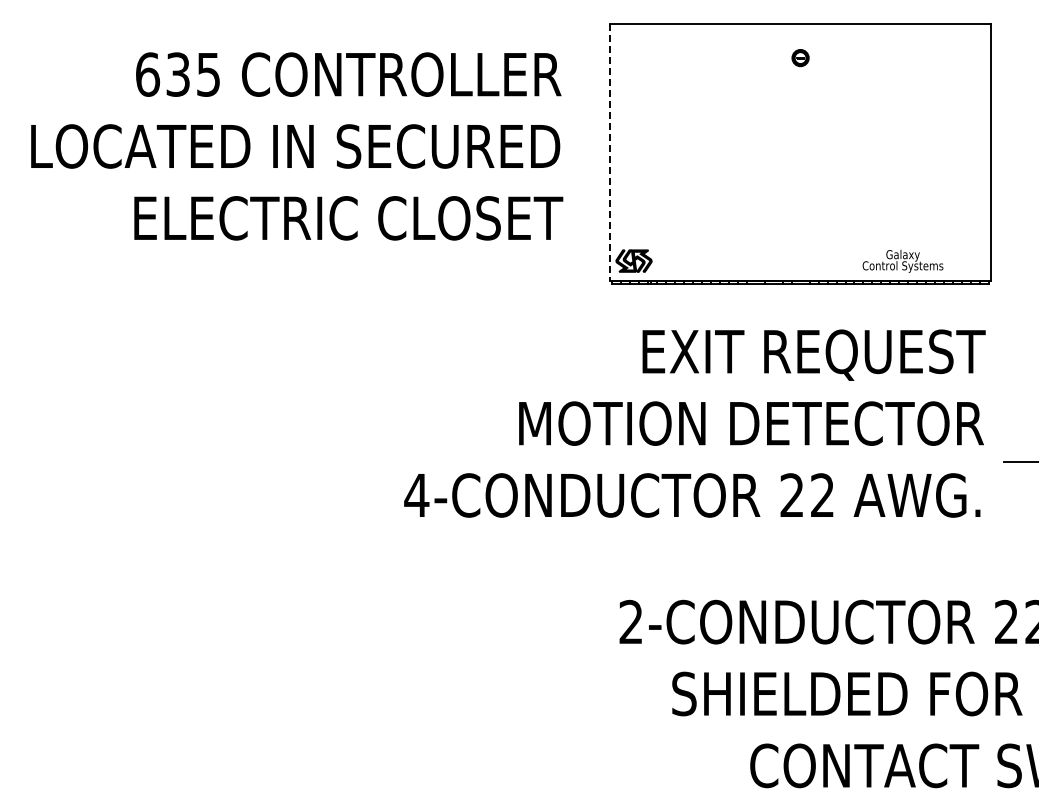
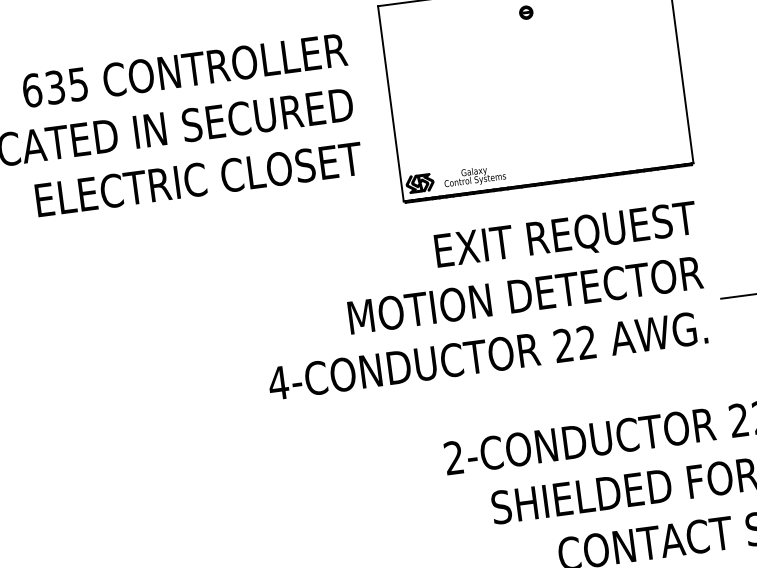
line: (609, 152) -> (390, 103), dashed -> solid
text: (902, 261) -> (474, 176), moved

